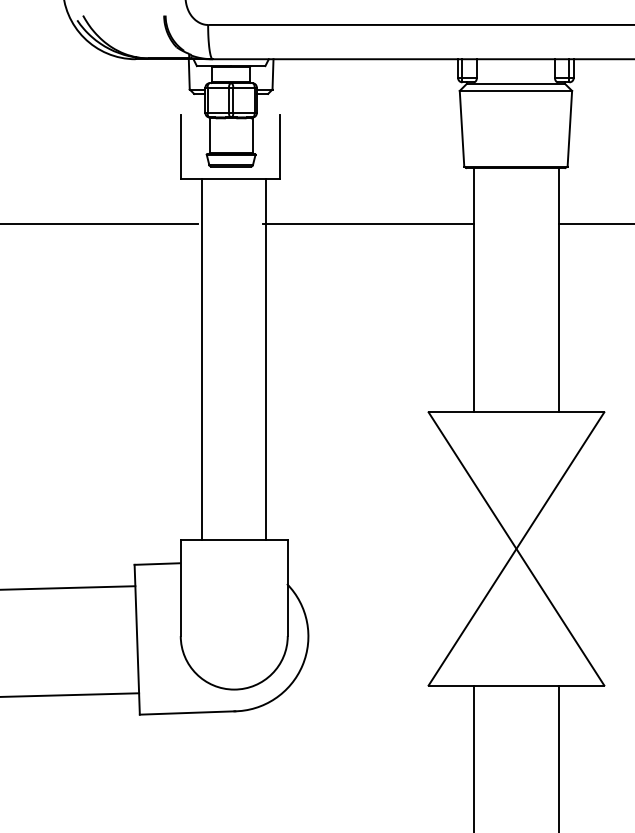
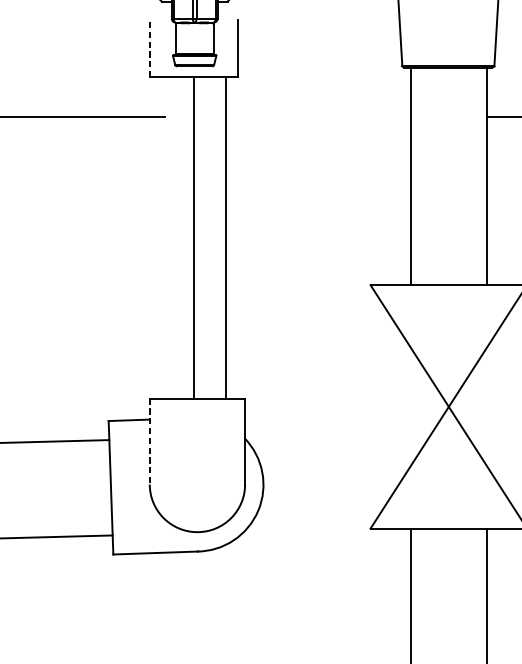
line: (181, 146) -> (150, 48), solid -> dashed
line: (367, 223) -> (316, 116), removed
line: (202, 358) -> (194, 237), moved
line: (180, 588) -> (149, 442), solid -> dashed

